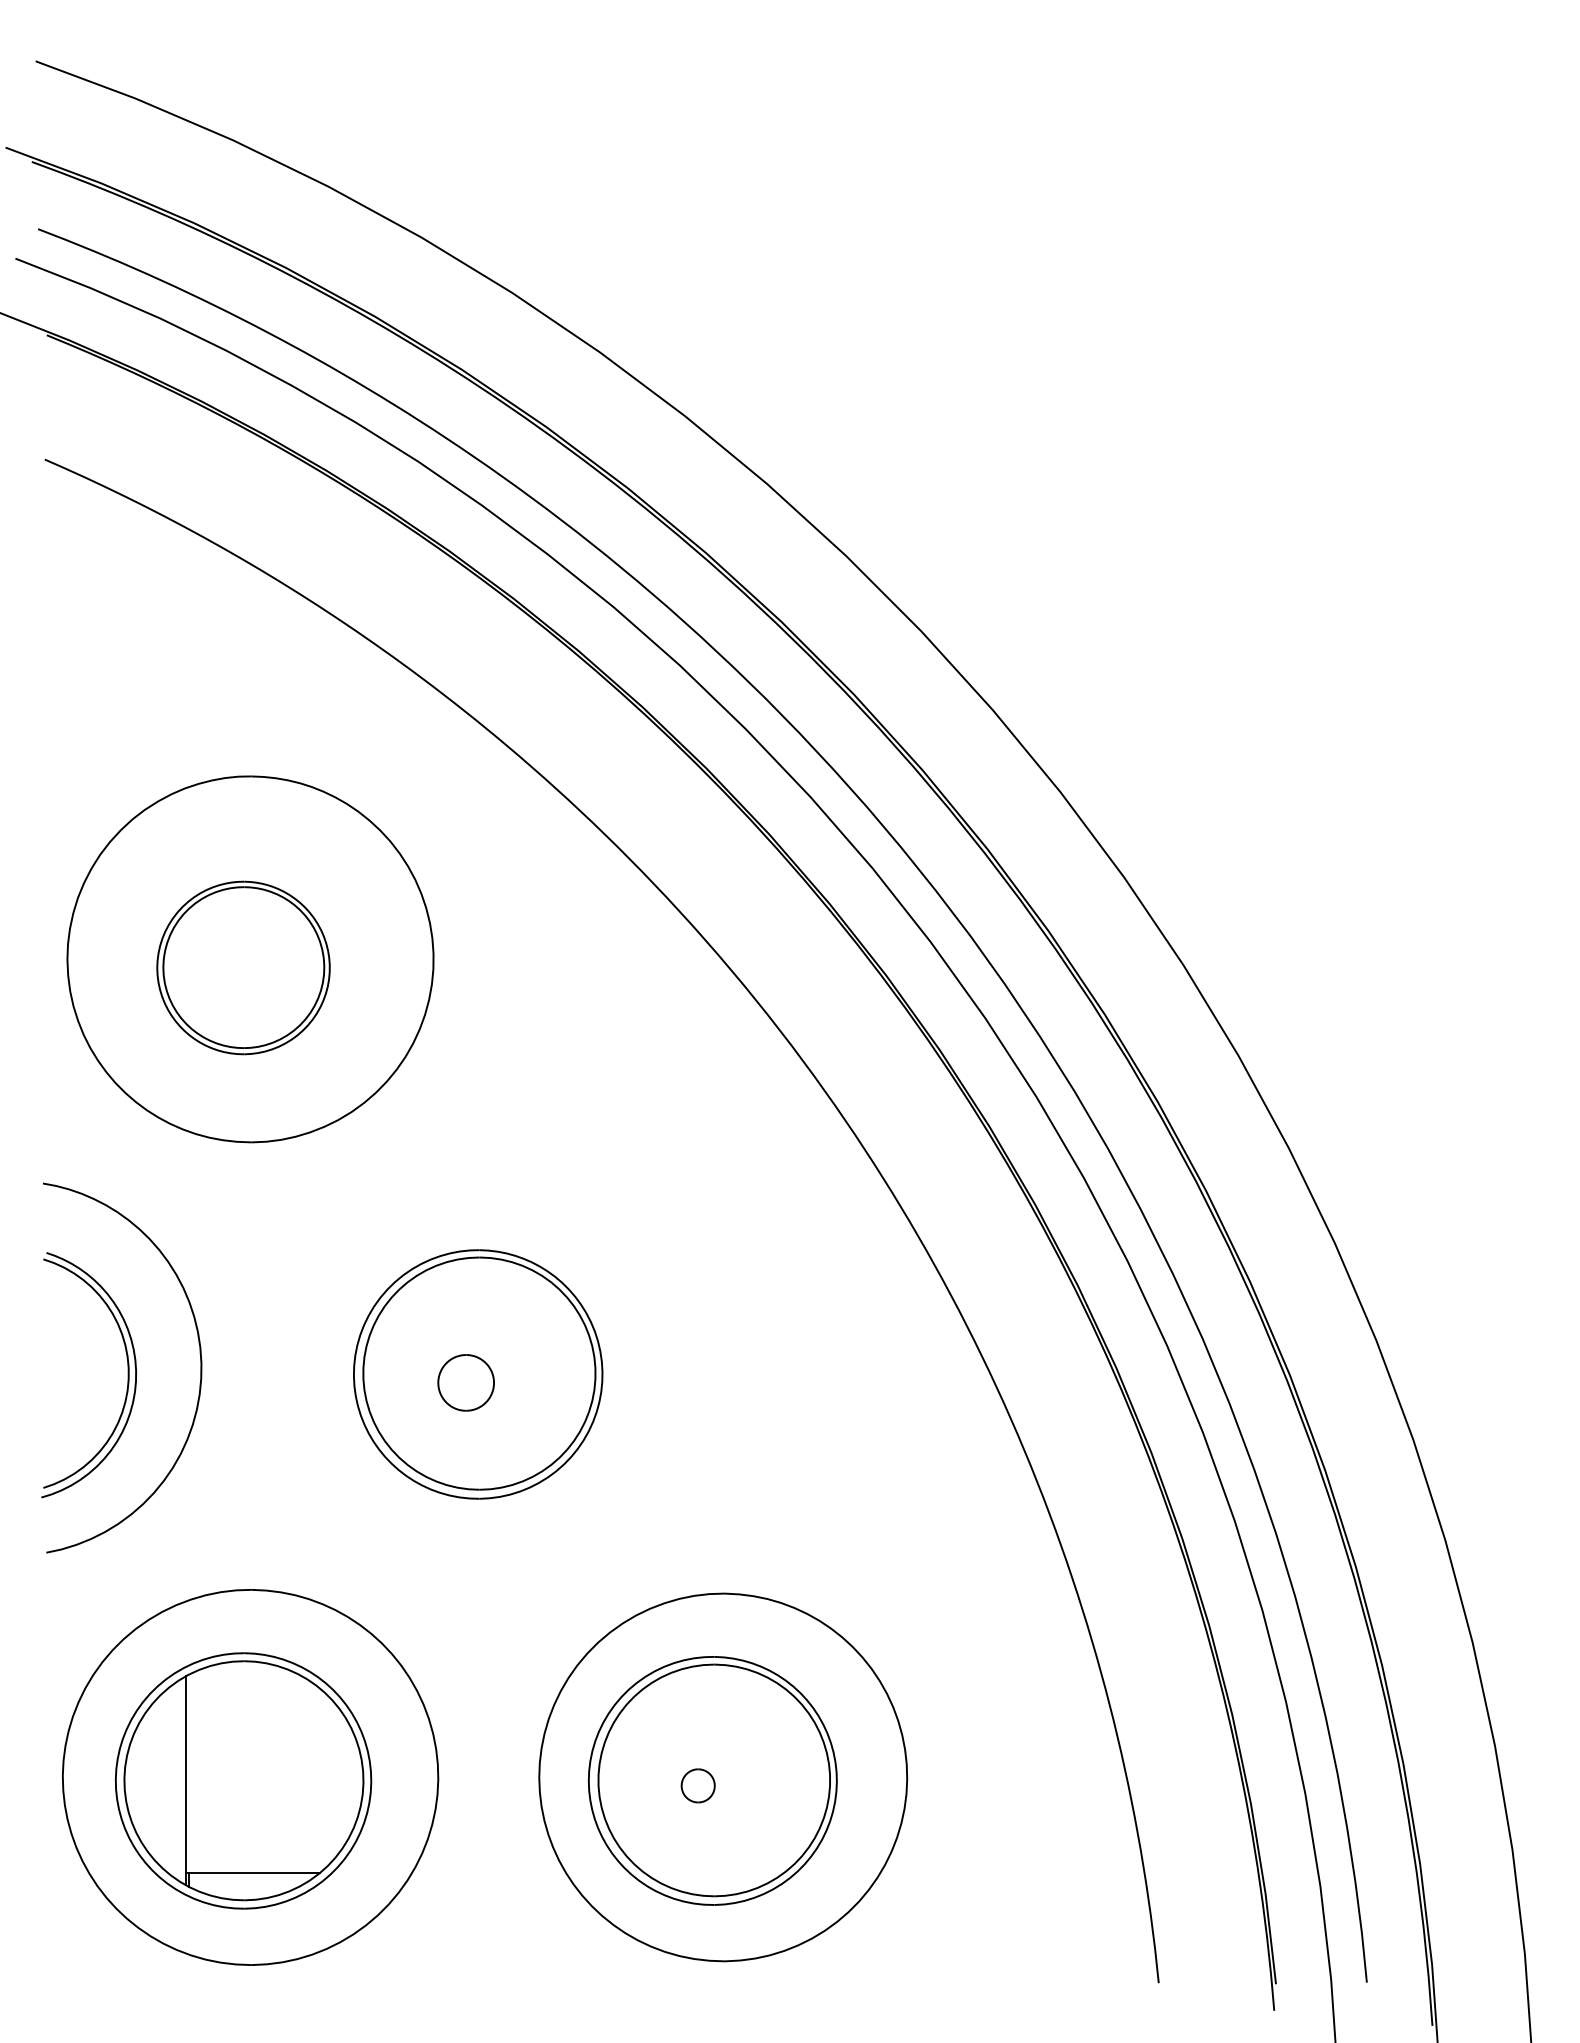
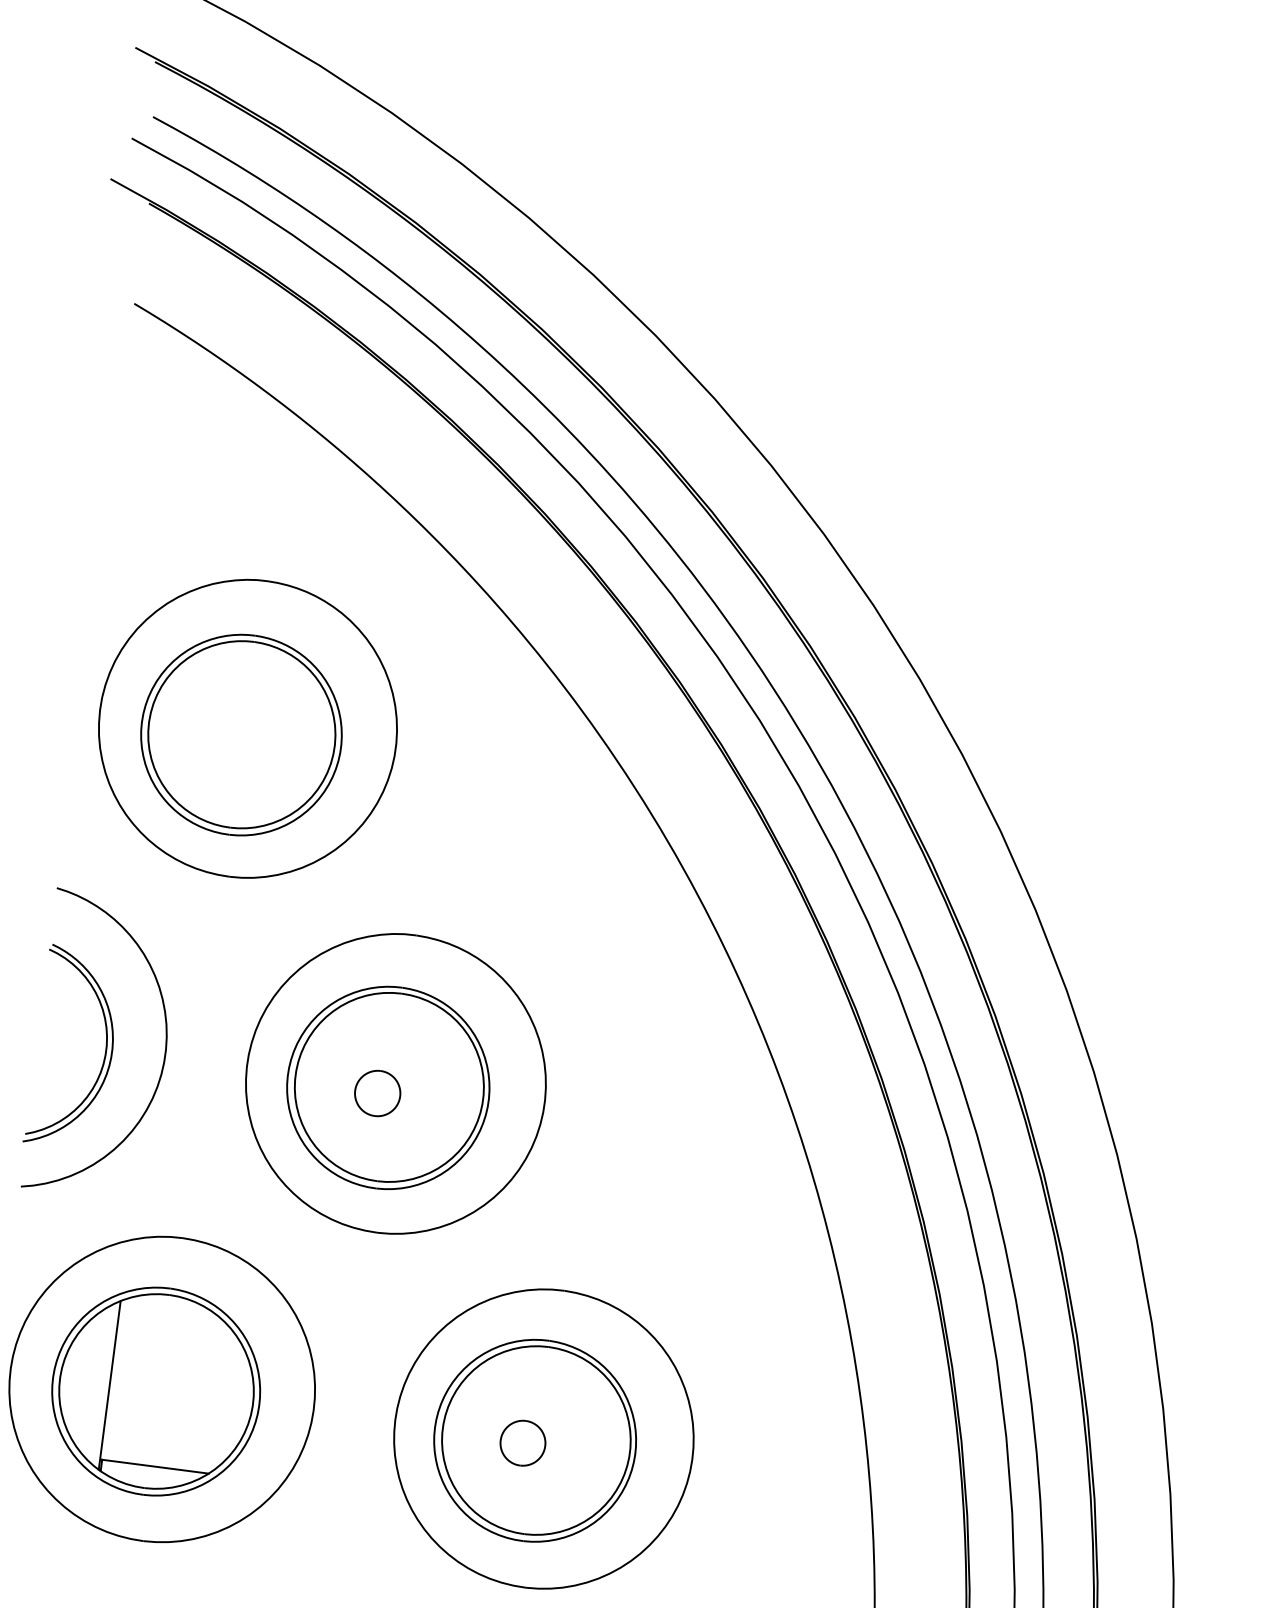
part: (243, 967) -> (241, 734), size x1.43
part: (486, 1368) -> (395, 1084), added
part: (697, 1785) -> (522, 1442), size x1.67

